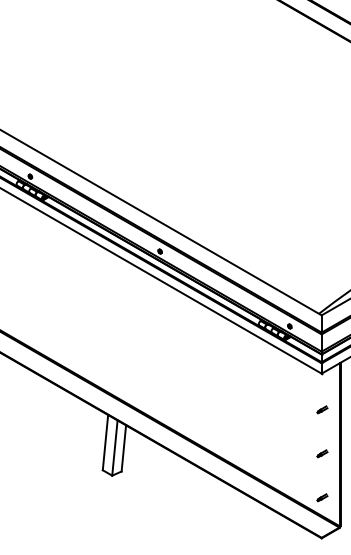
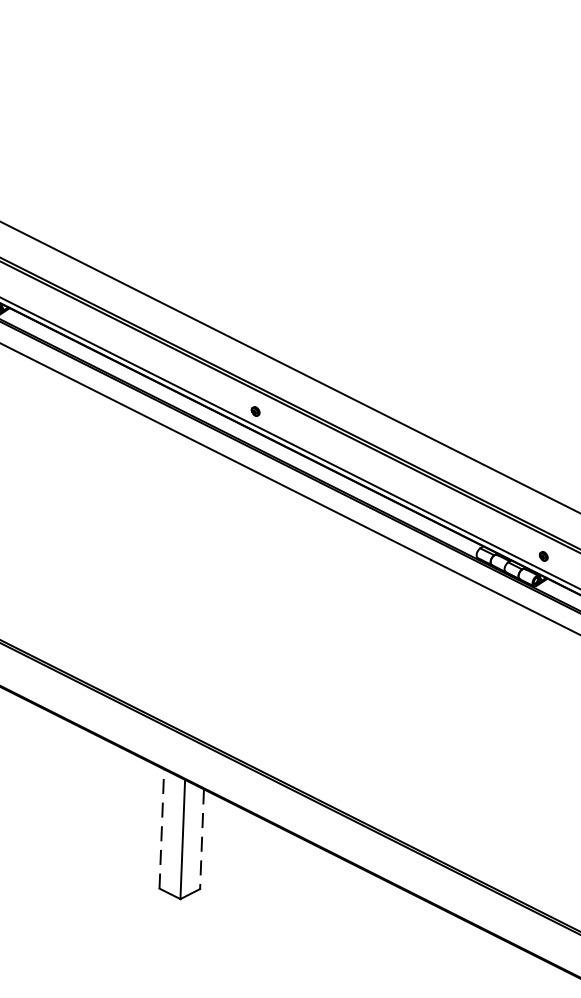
line: (105, 442) -> (161, 828), solid -> dashed
line: (123, 448) -> (201, 839), solid -> dashed

